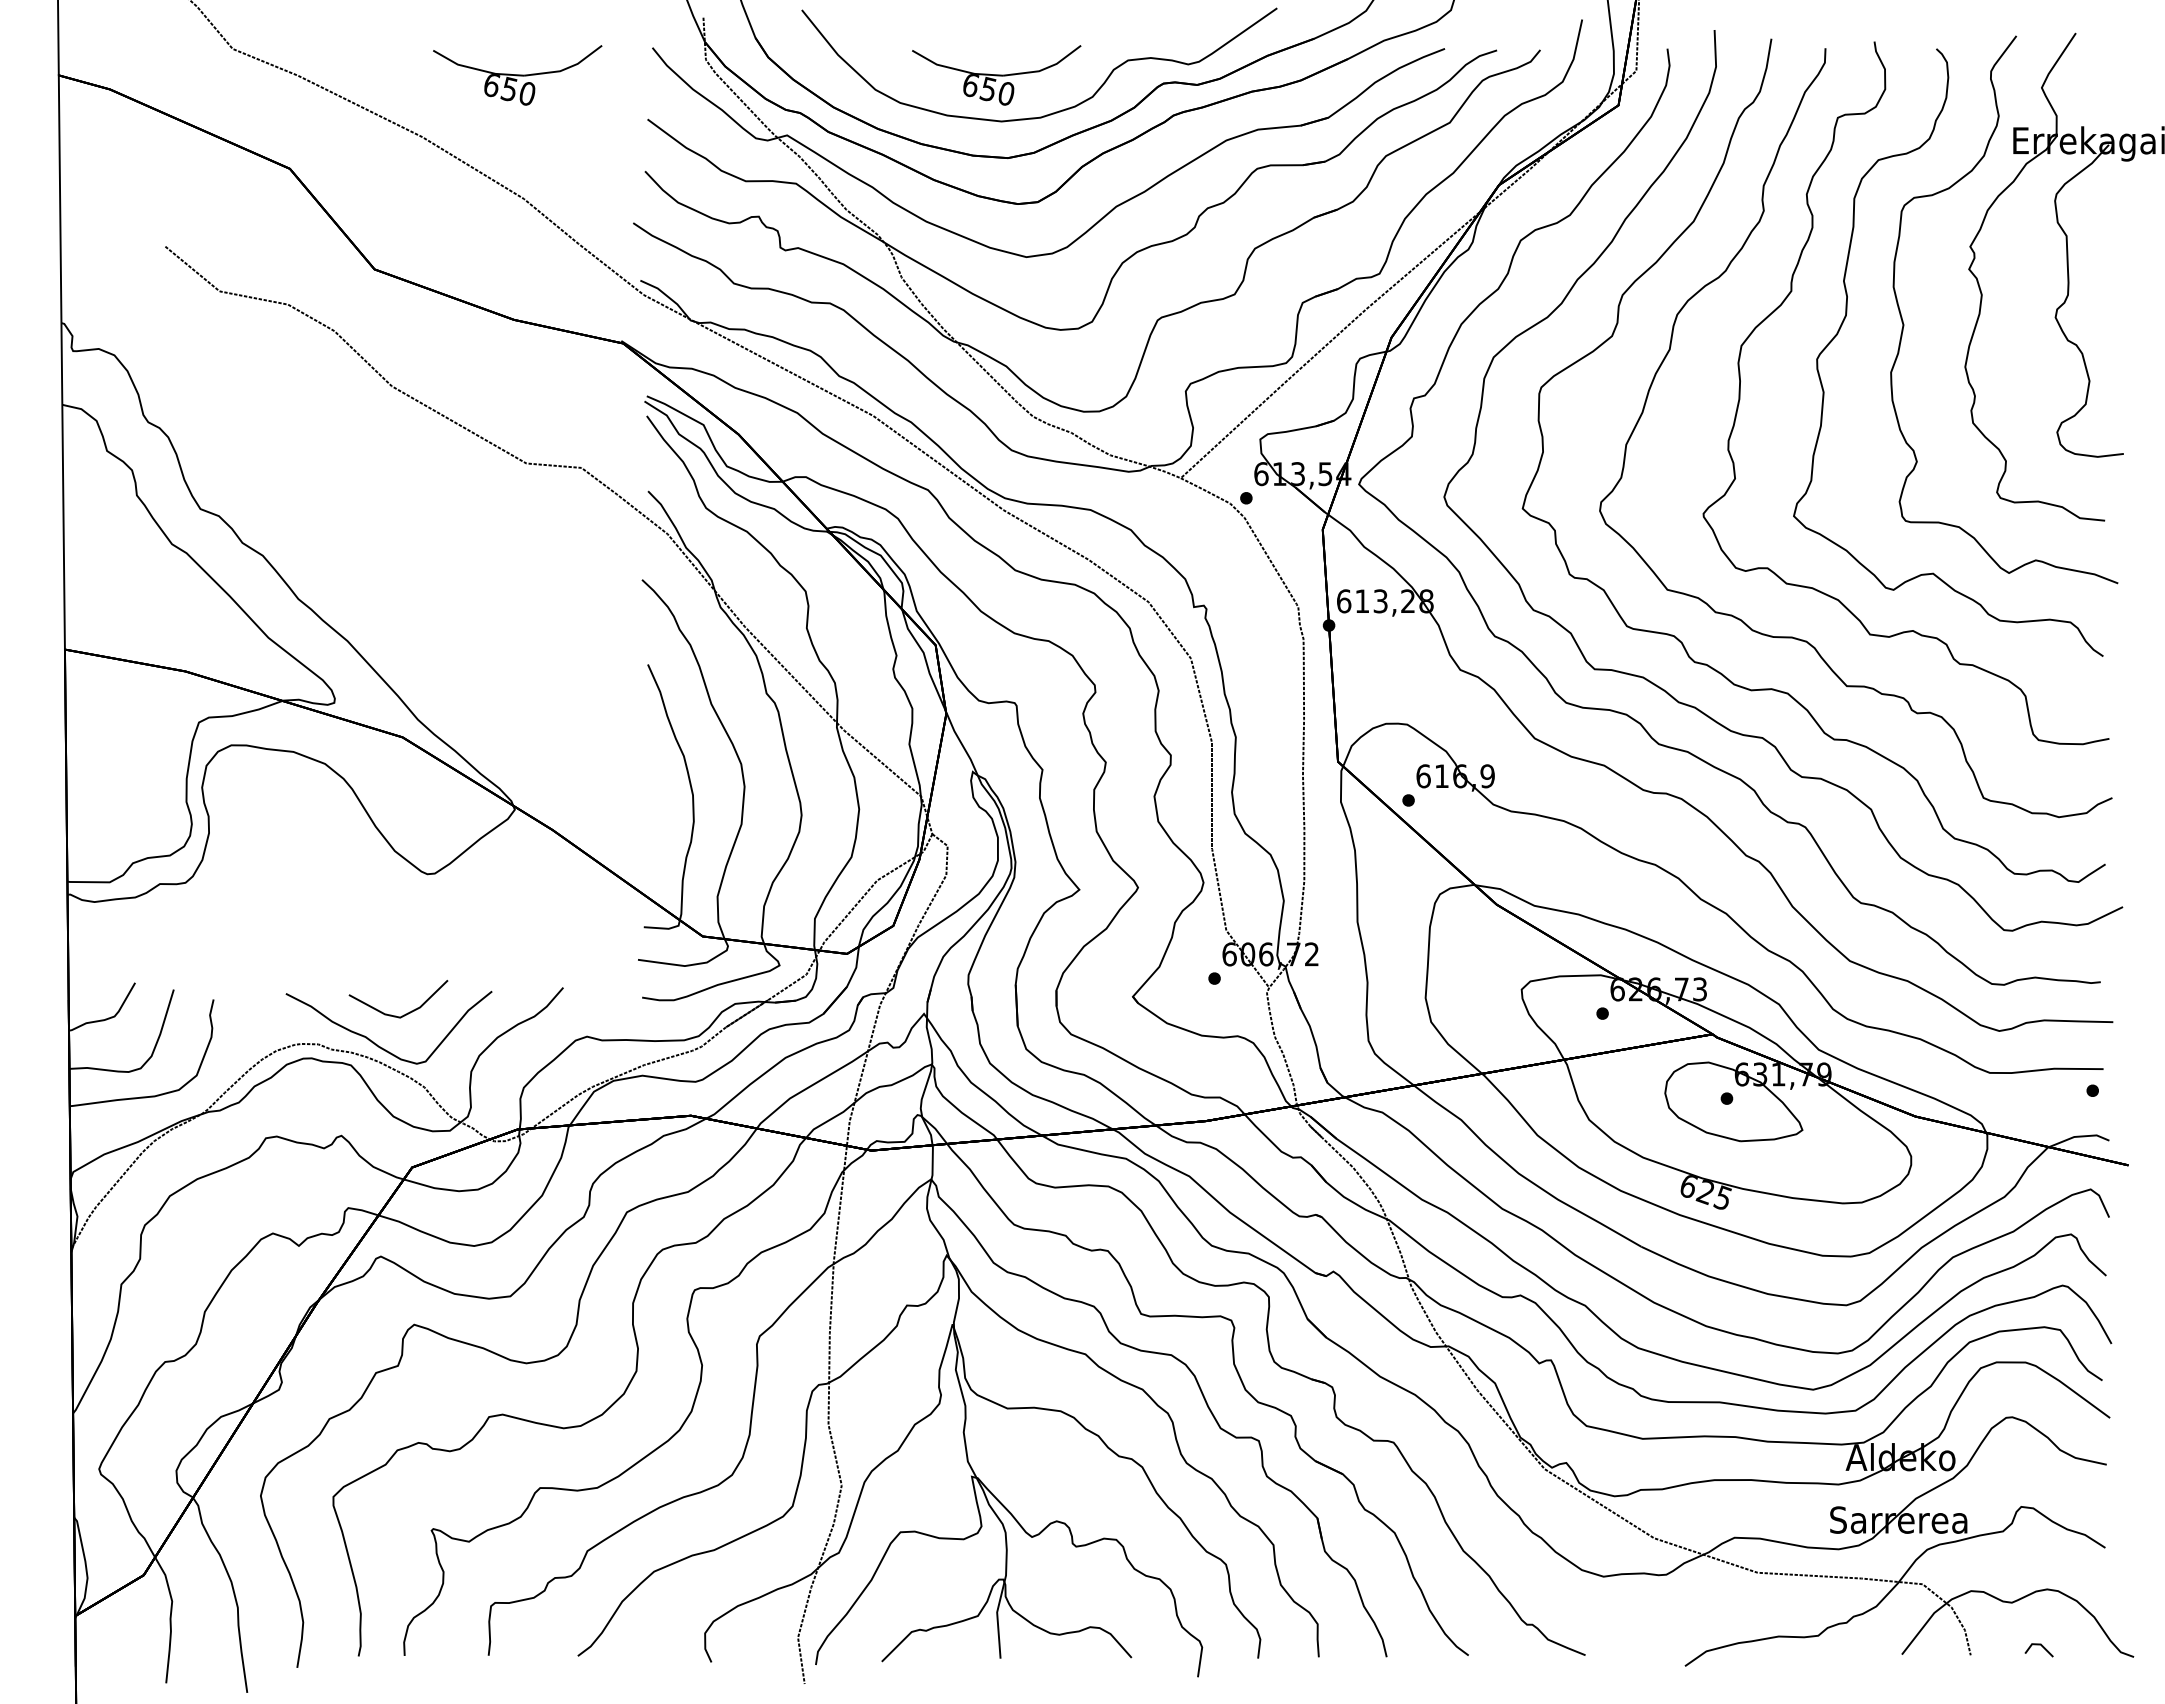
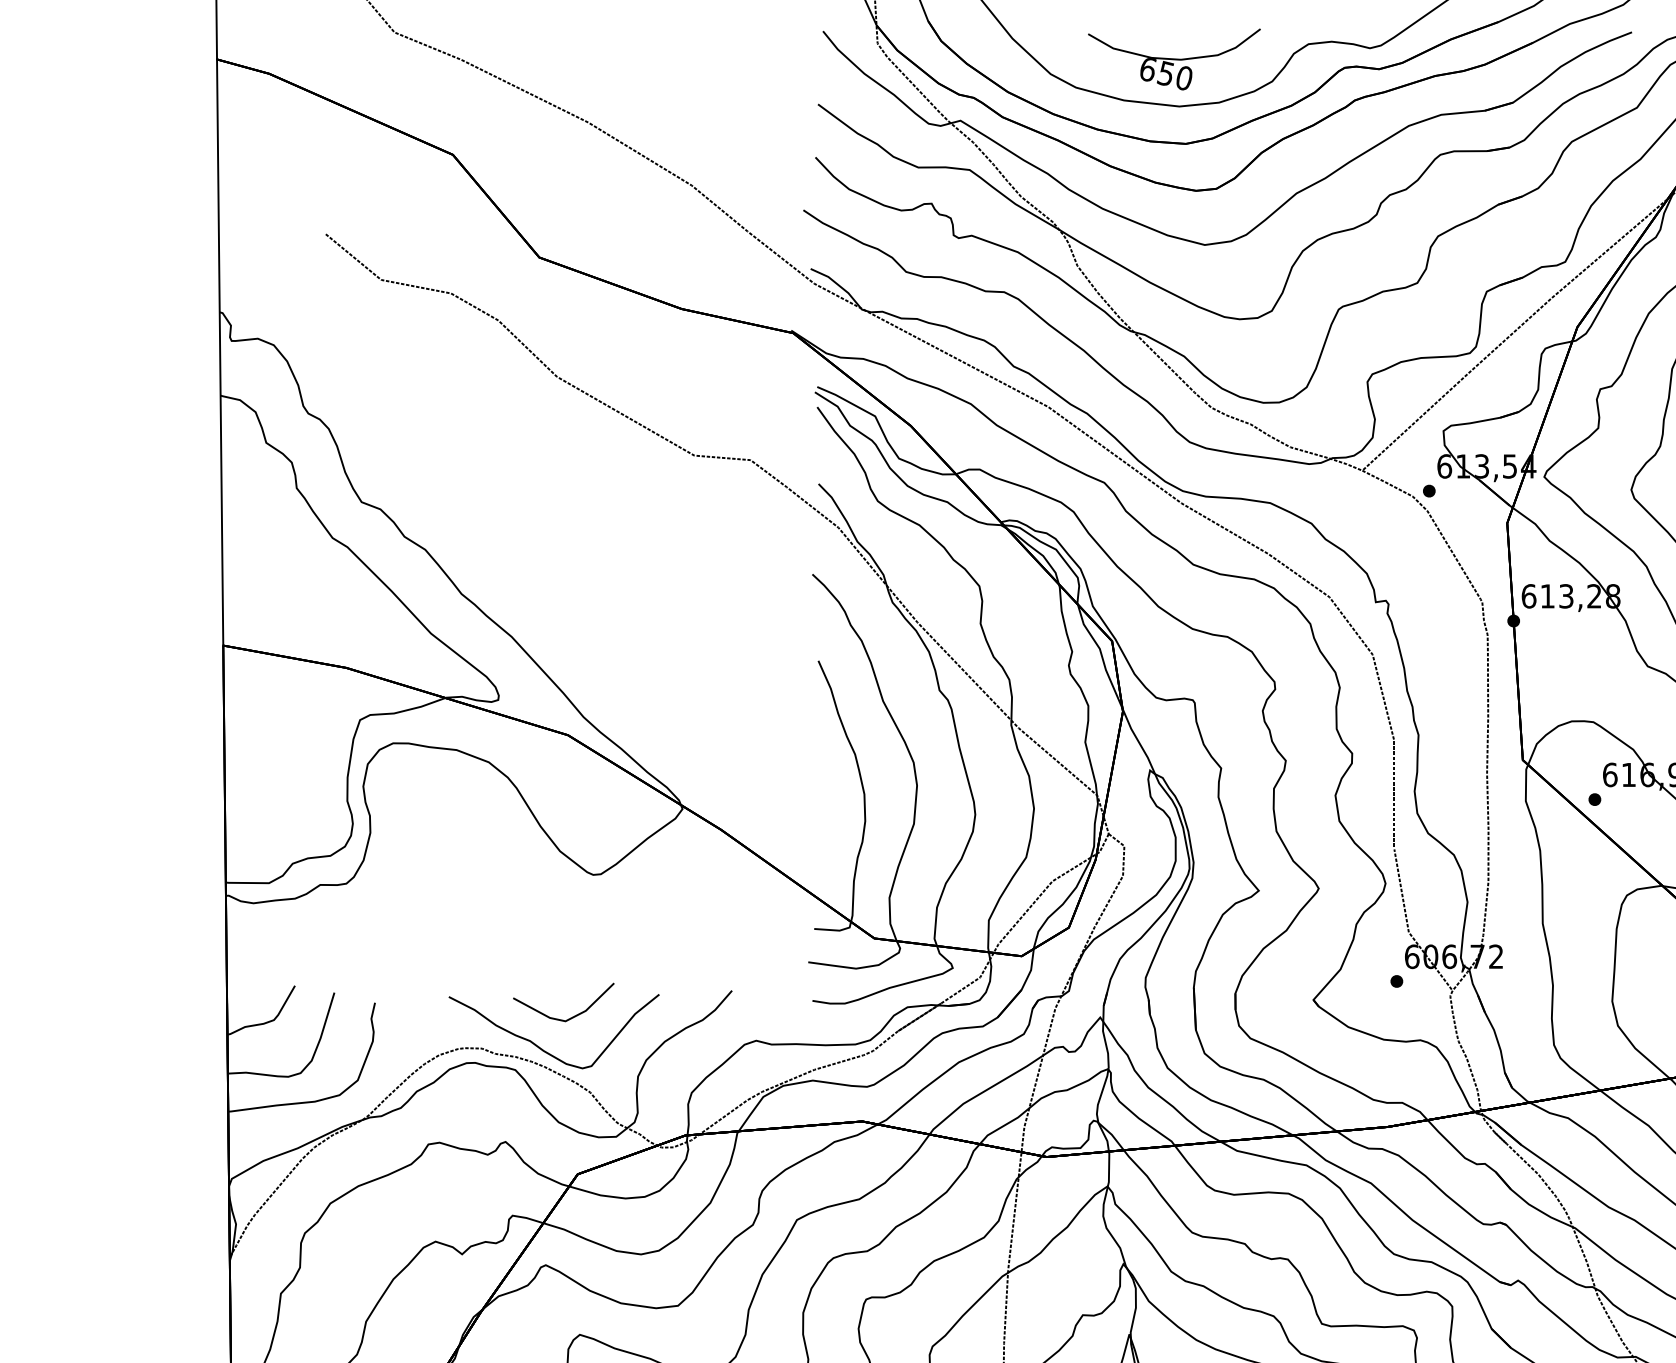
part: (517, 75) -> (685, 59), removed

